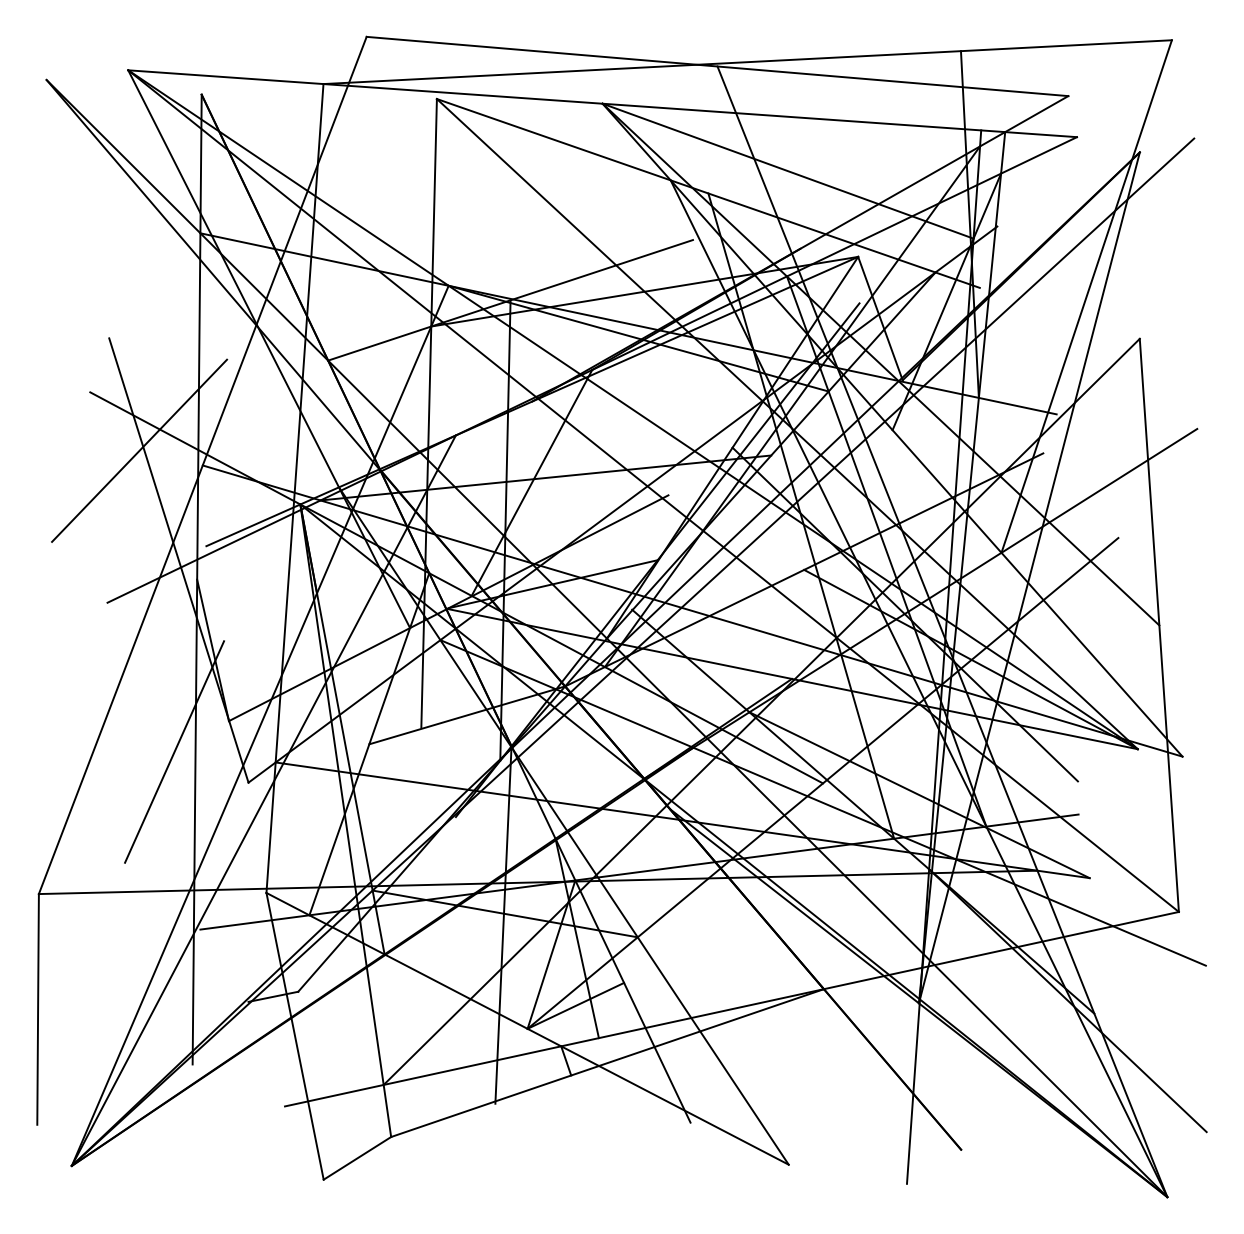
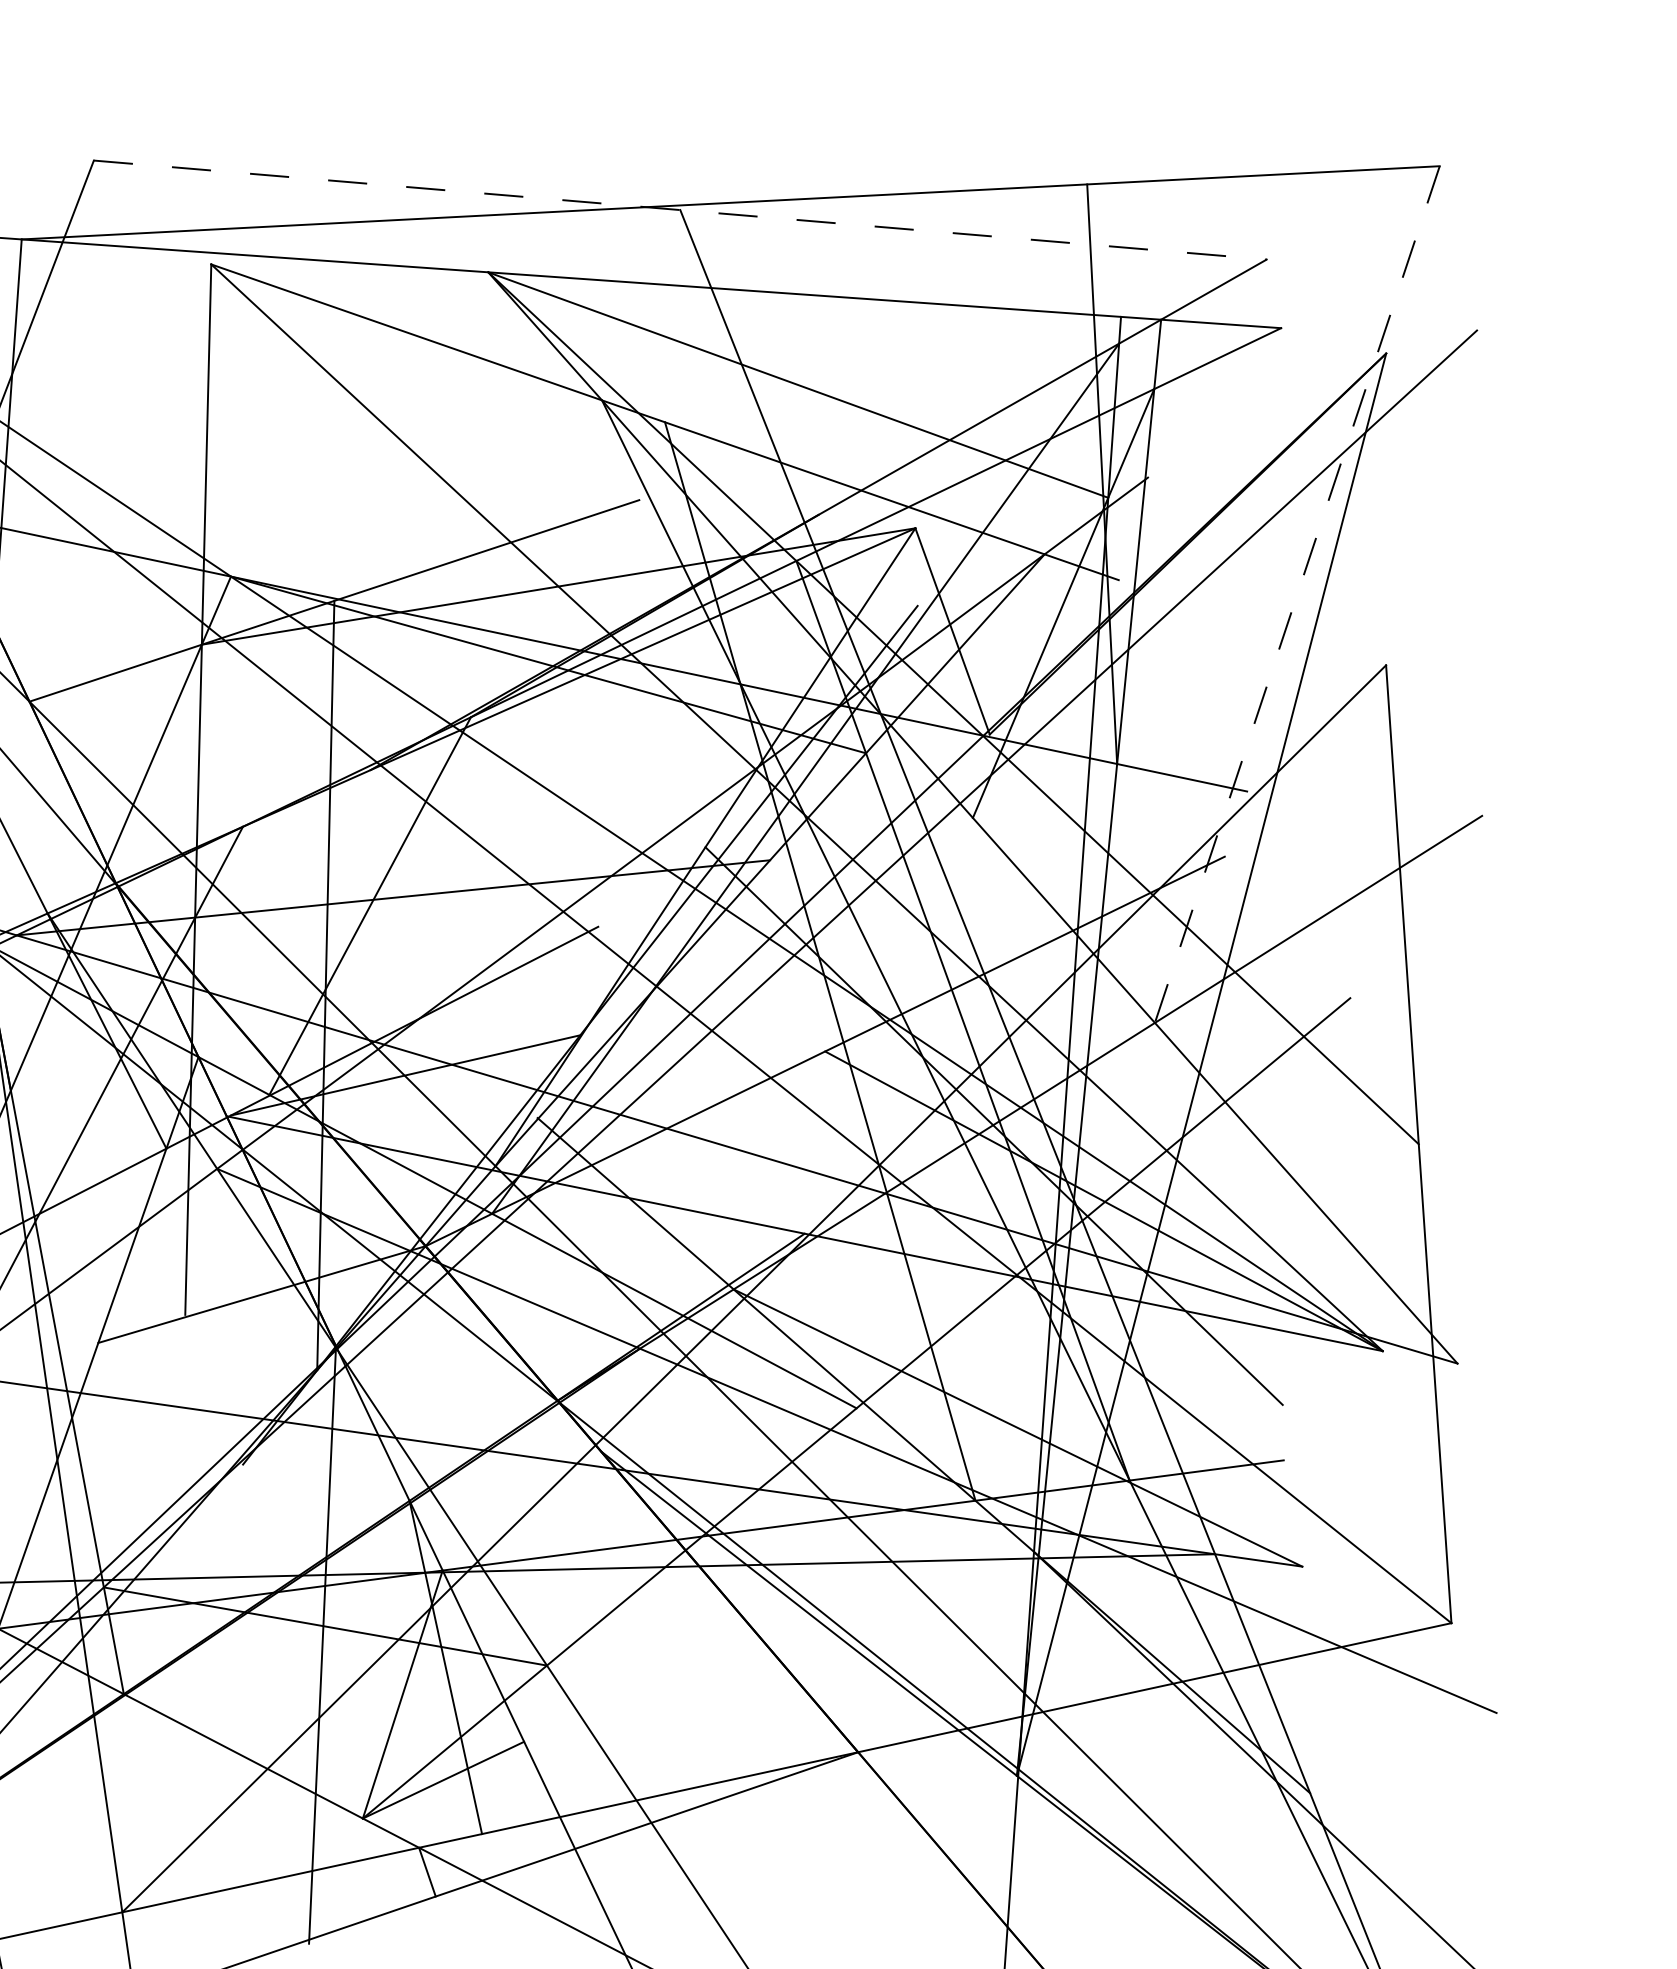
line: (718, 66) -> (681, 210), solid -> dashed
line: (1086, 297) -> (1297, 596), solid -> dashed

